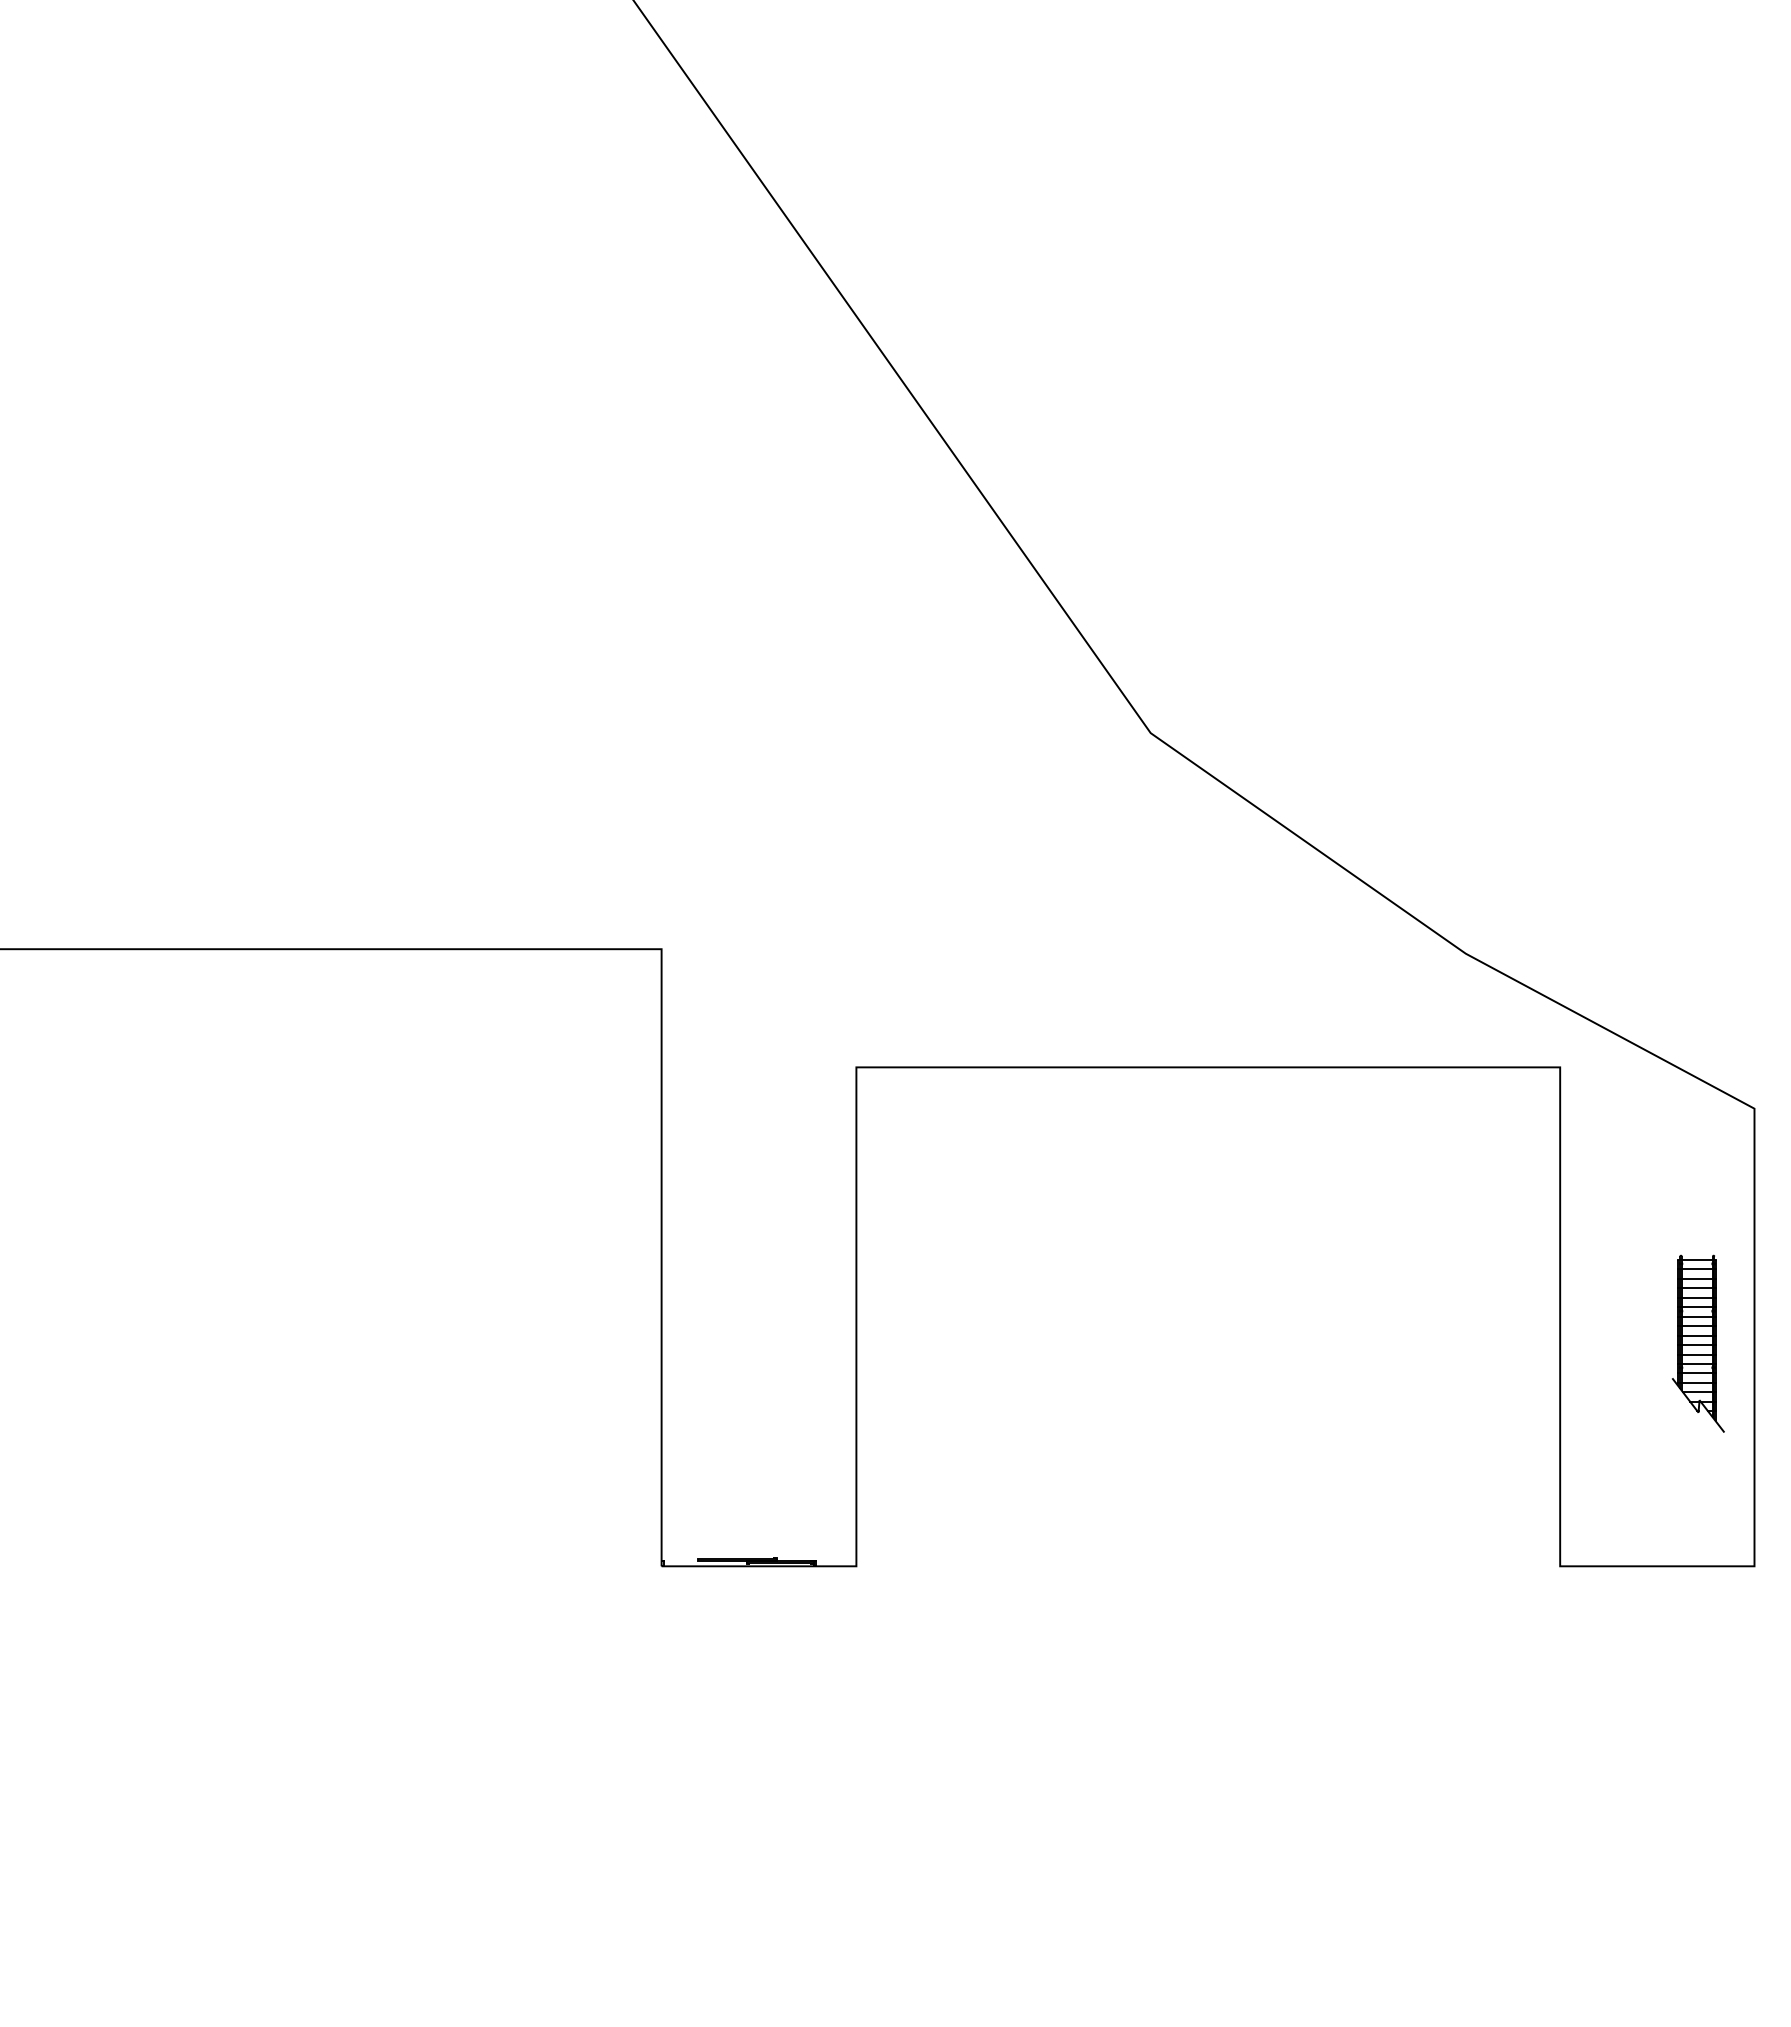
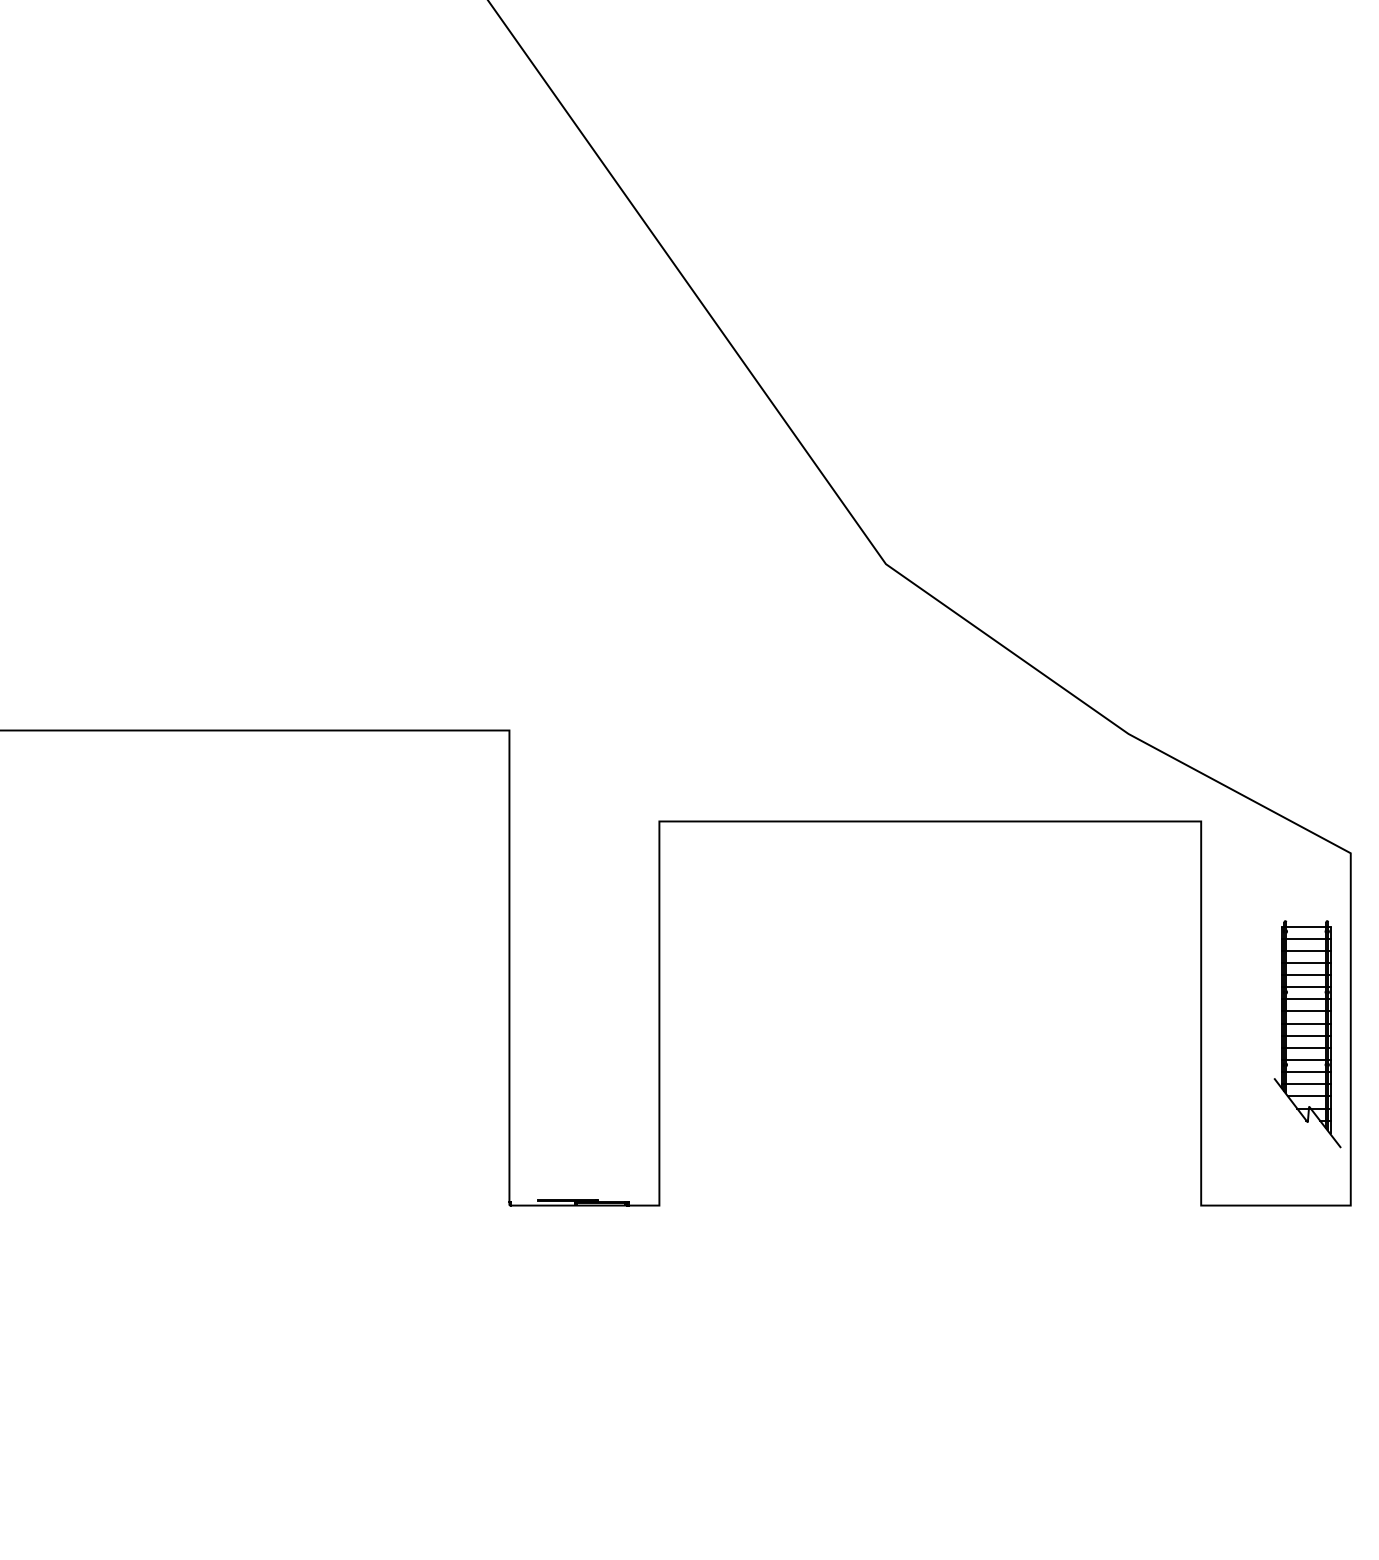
part: (1698, 1344) -> (1307, 1034), size x1.67

